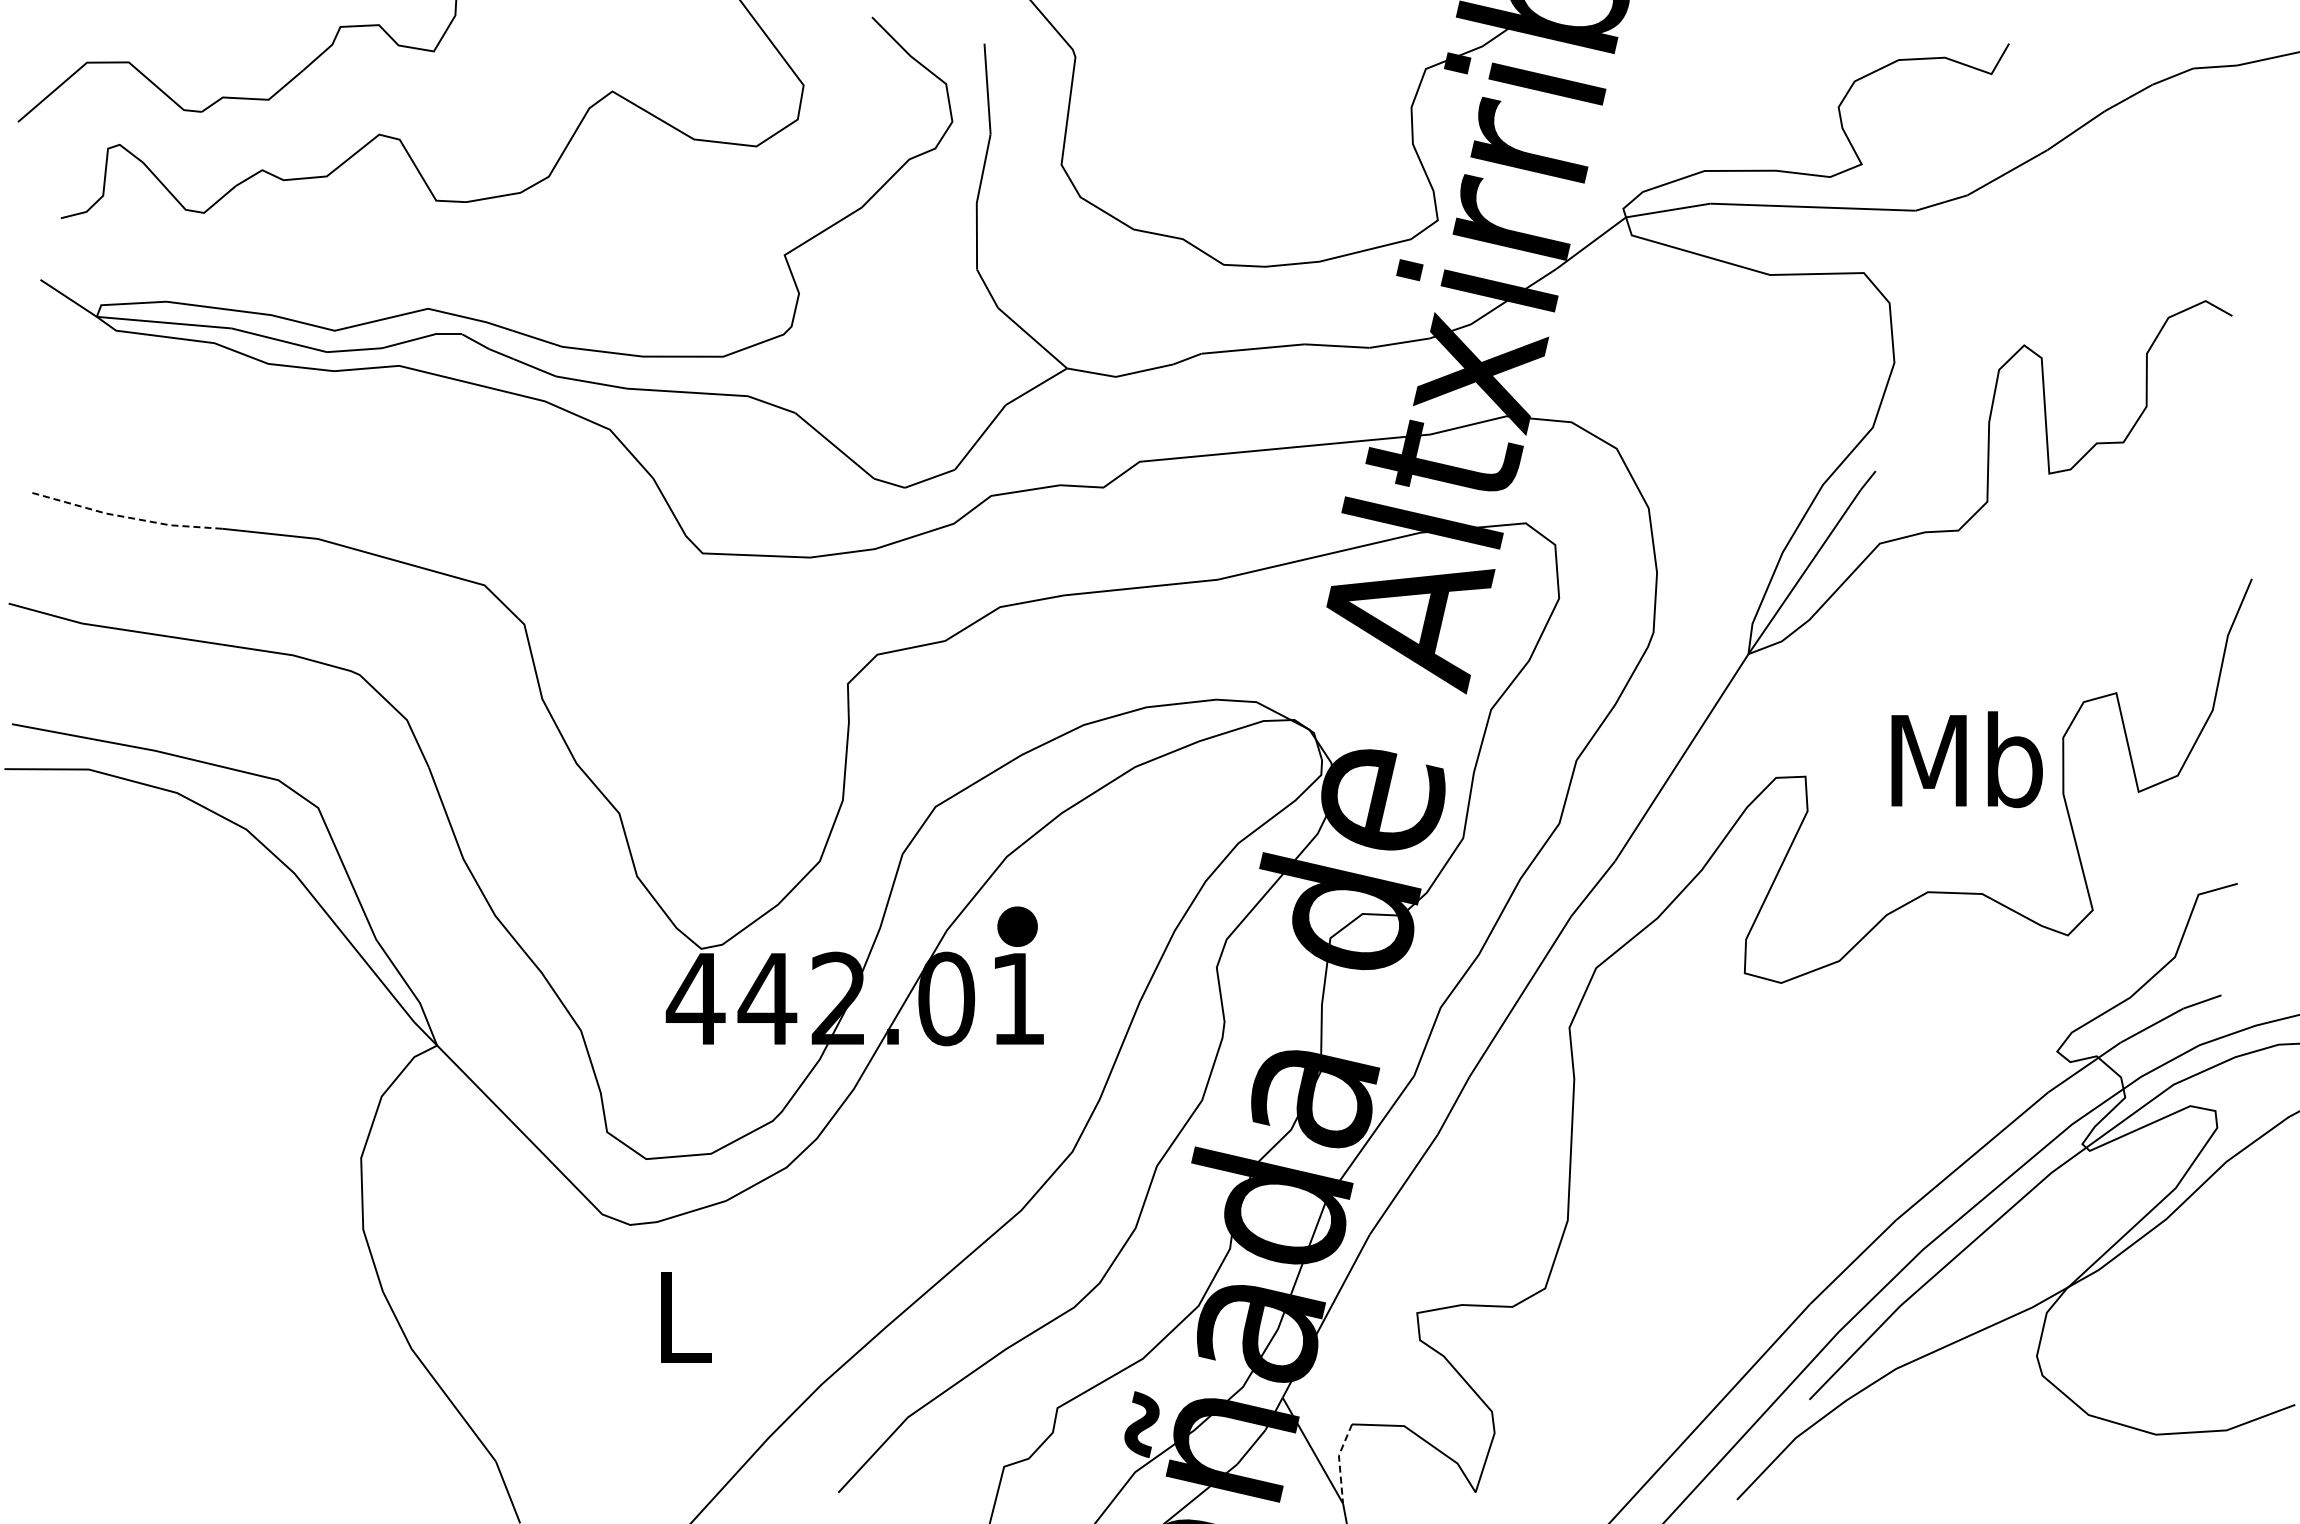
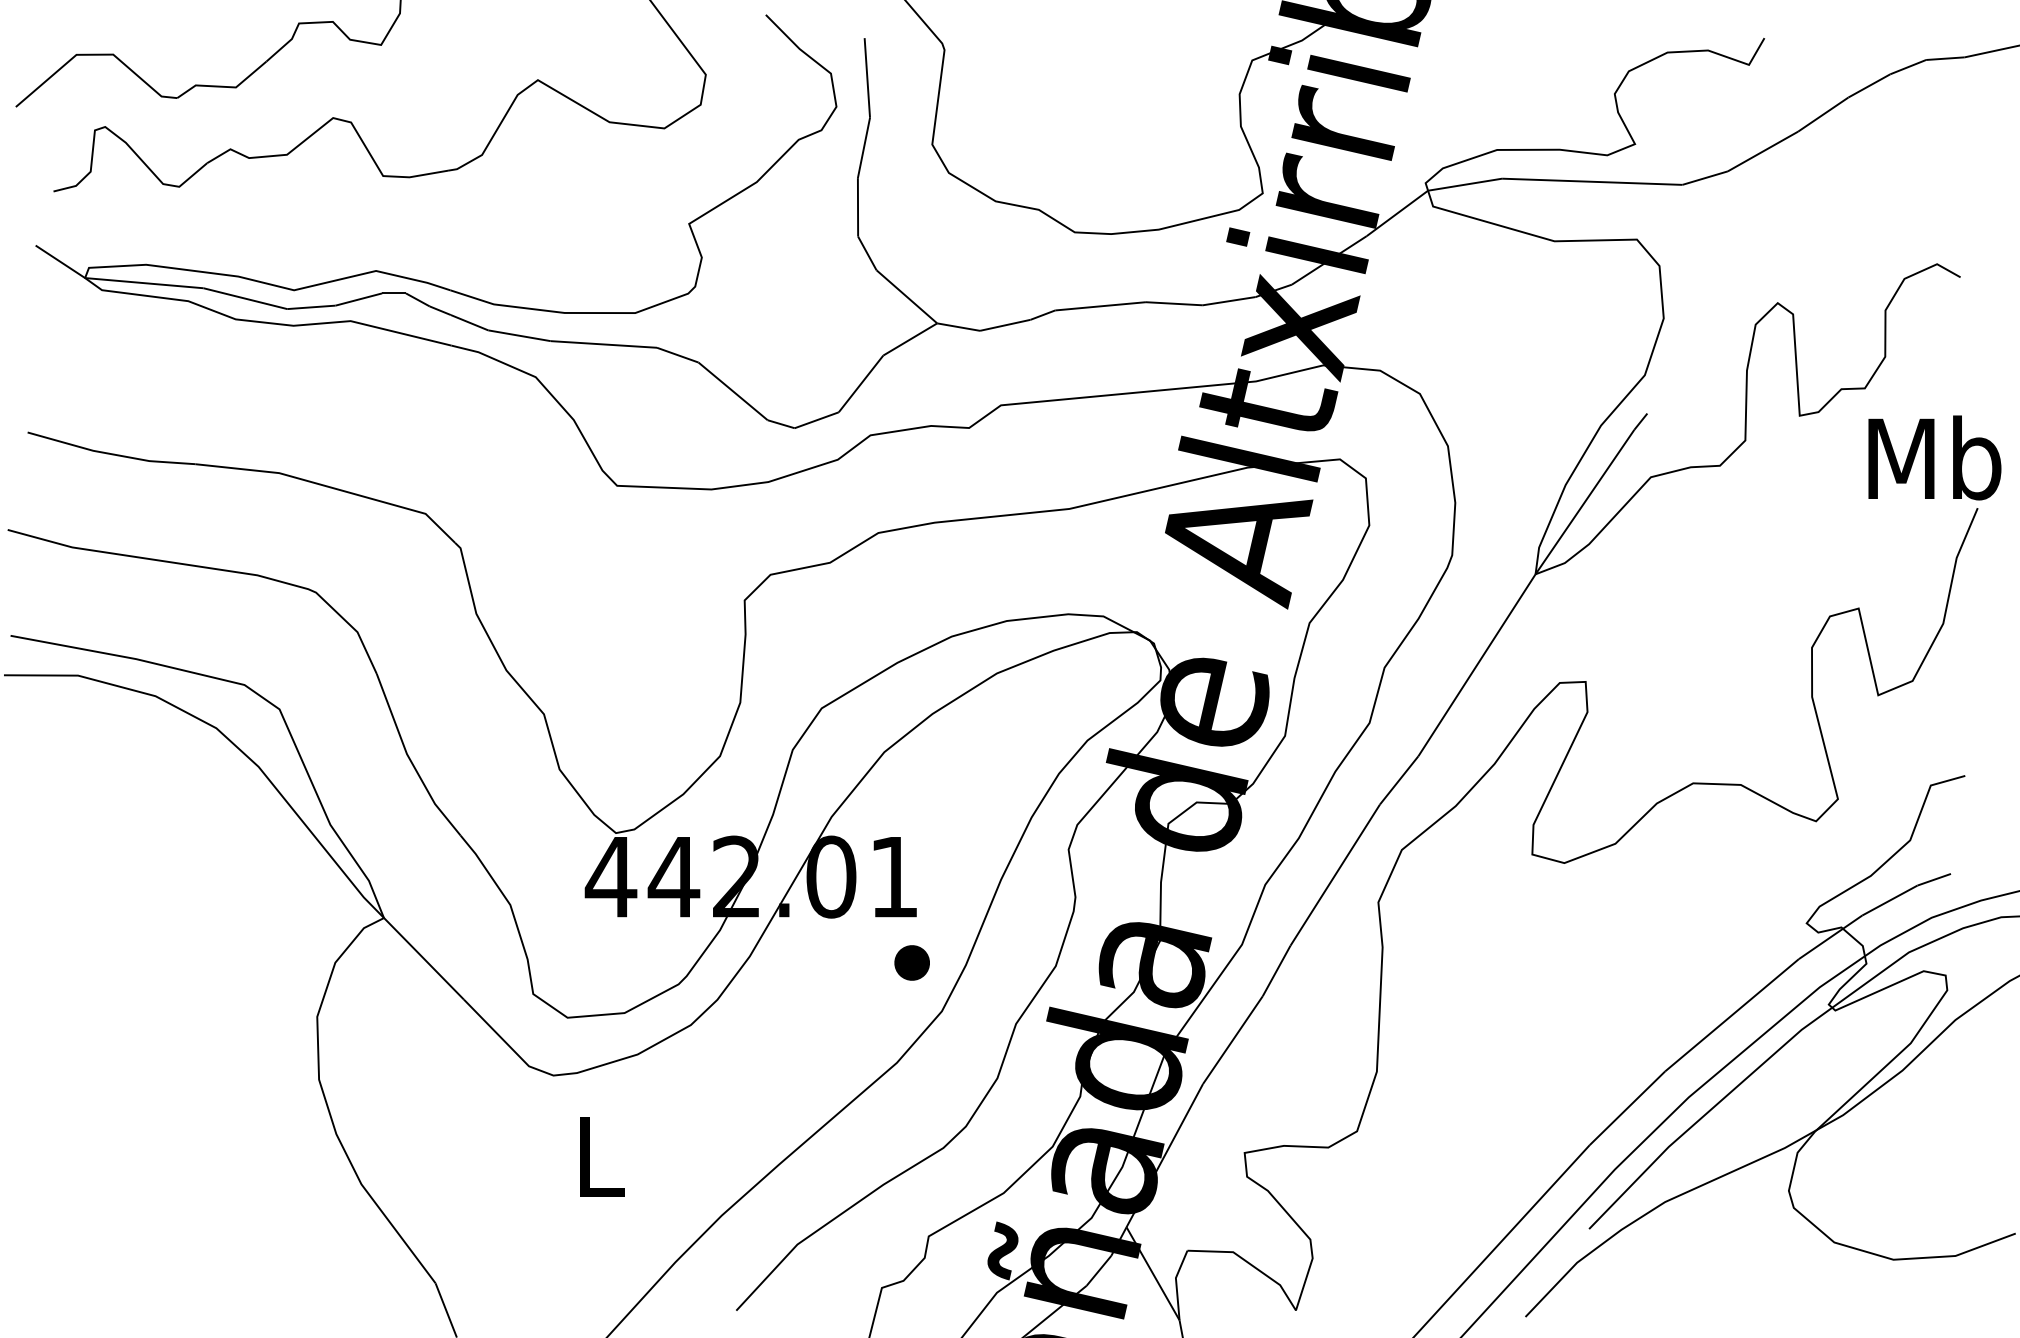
line: (125, 517) -> (110, 454), dashed -> solid
text: (1966, 759) -> (1934, 457), moved
part: (1017, 926) -> (912, 962), moved
line: (1339, 1462) -> (1176, 1284), dashed -> solid

